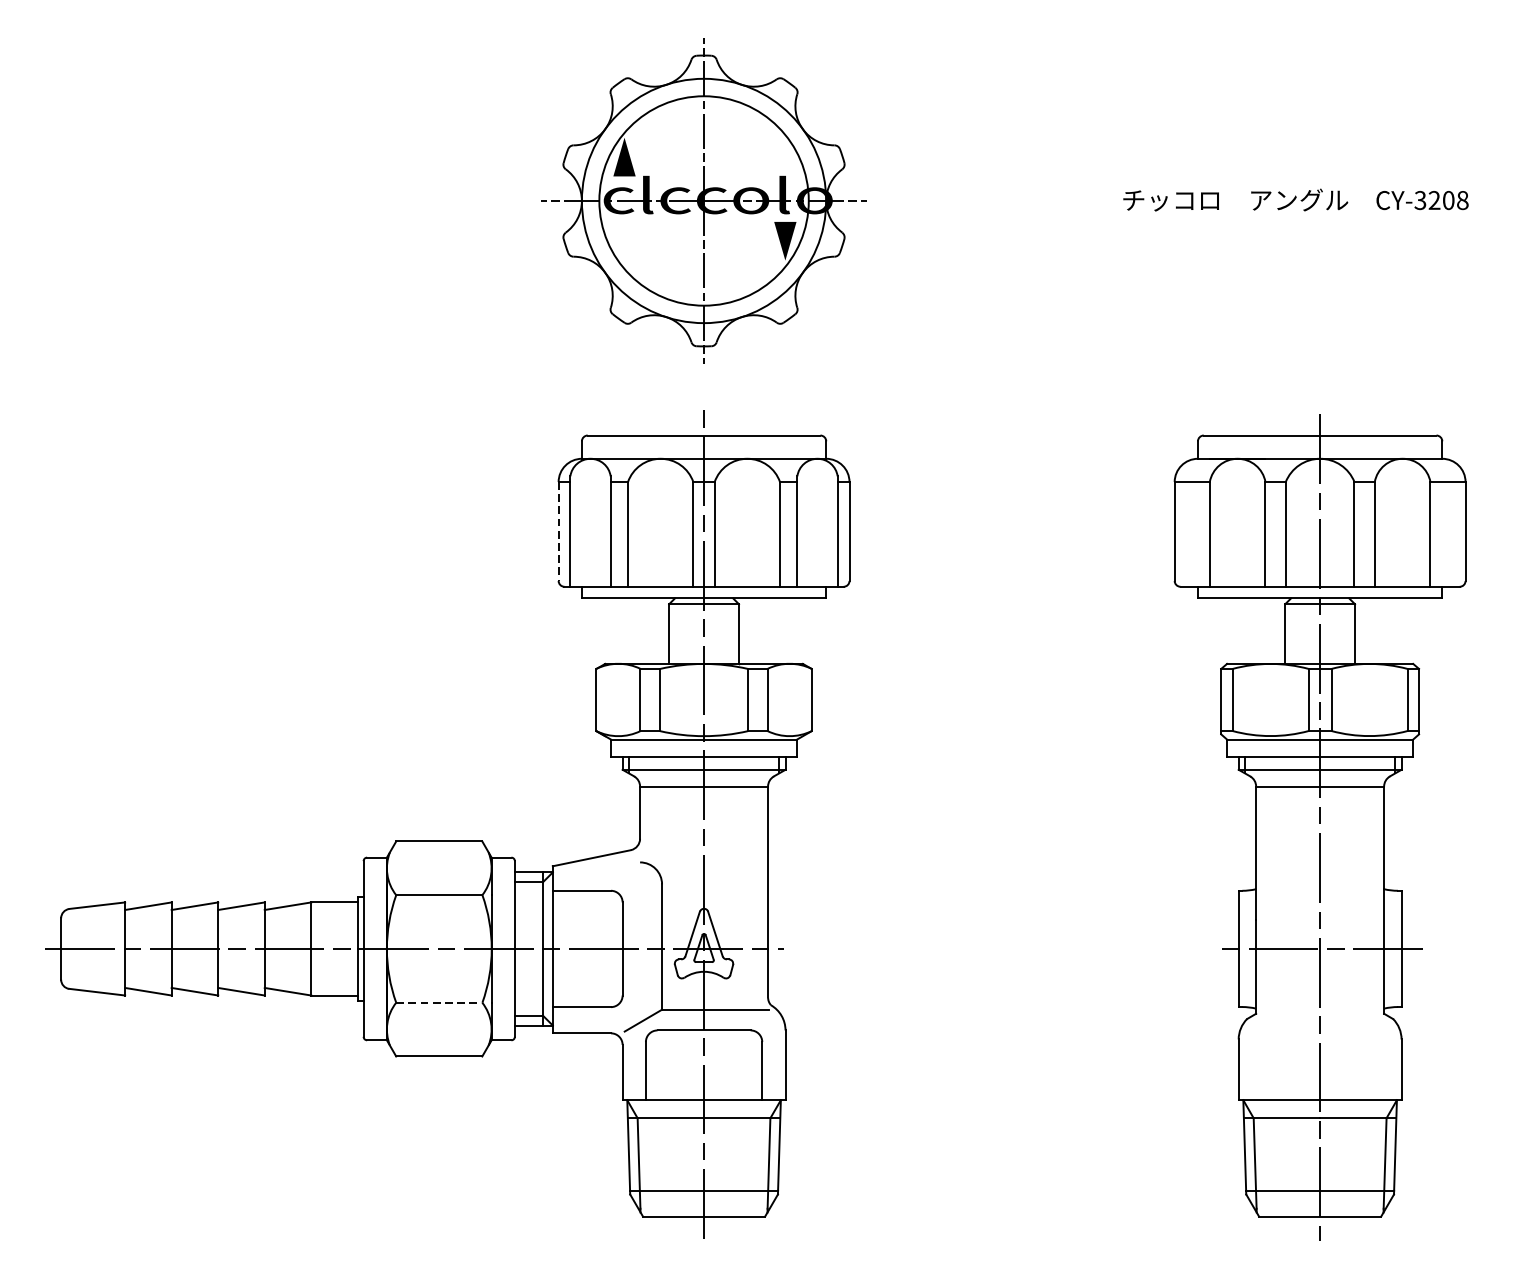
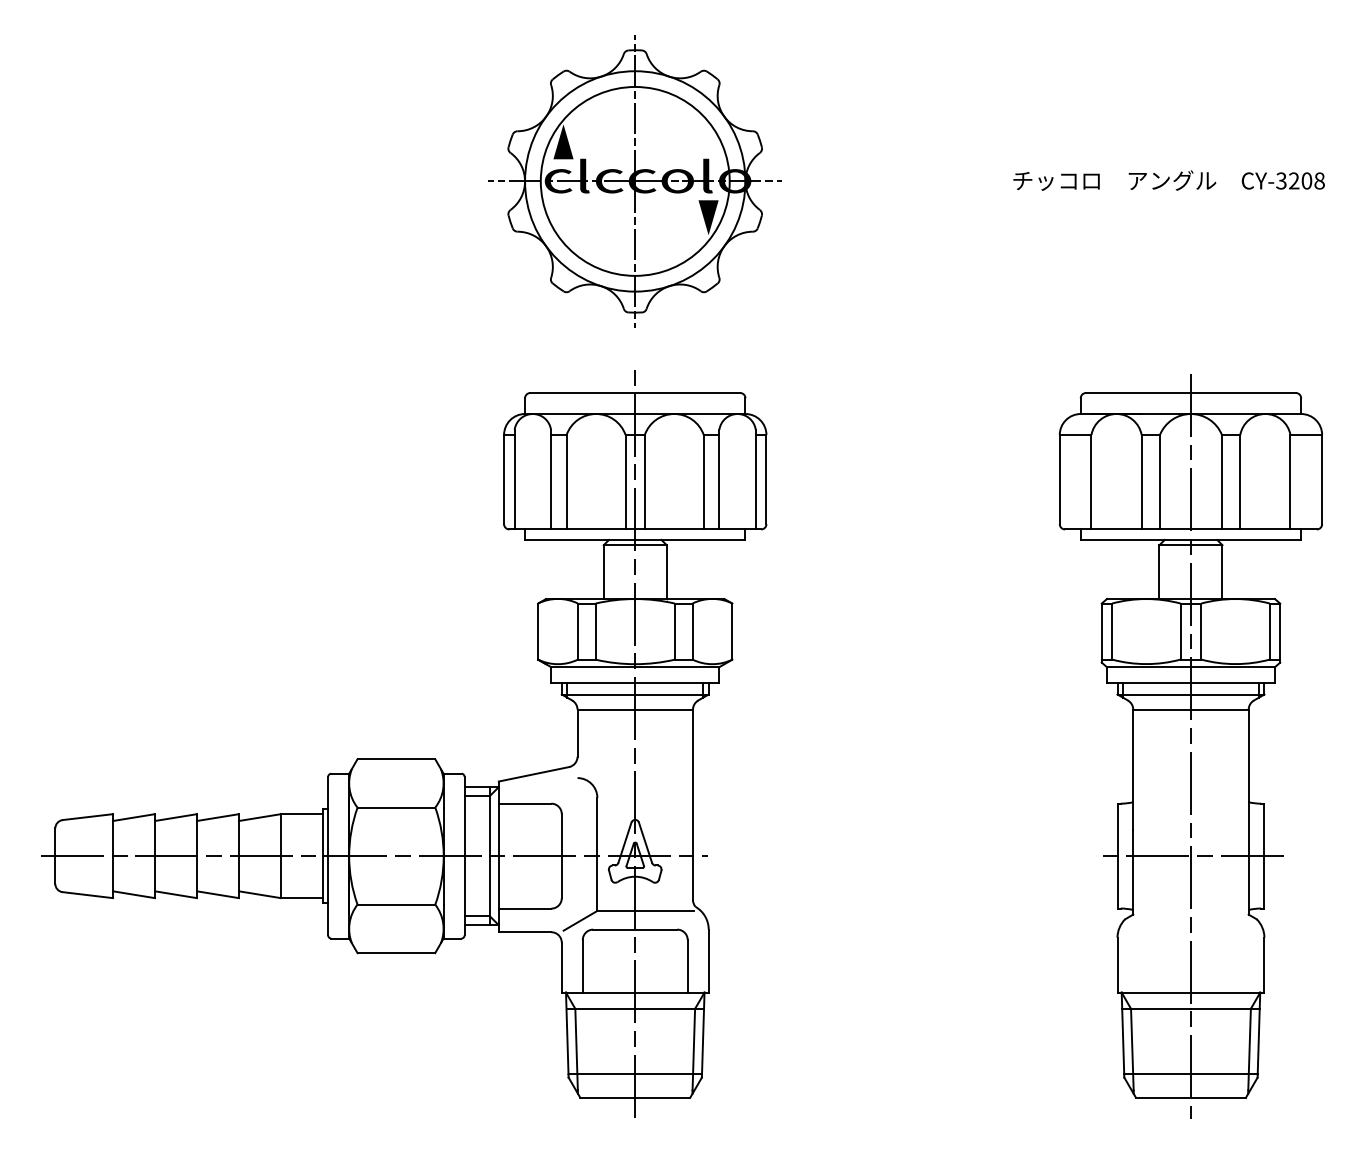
line: (559, 531) -> (504, 479), dashed -> solid
line: (439, 1002) -> (396, 904), dashed -> solid

